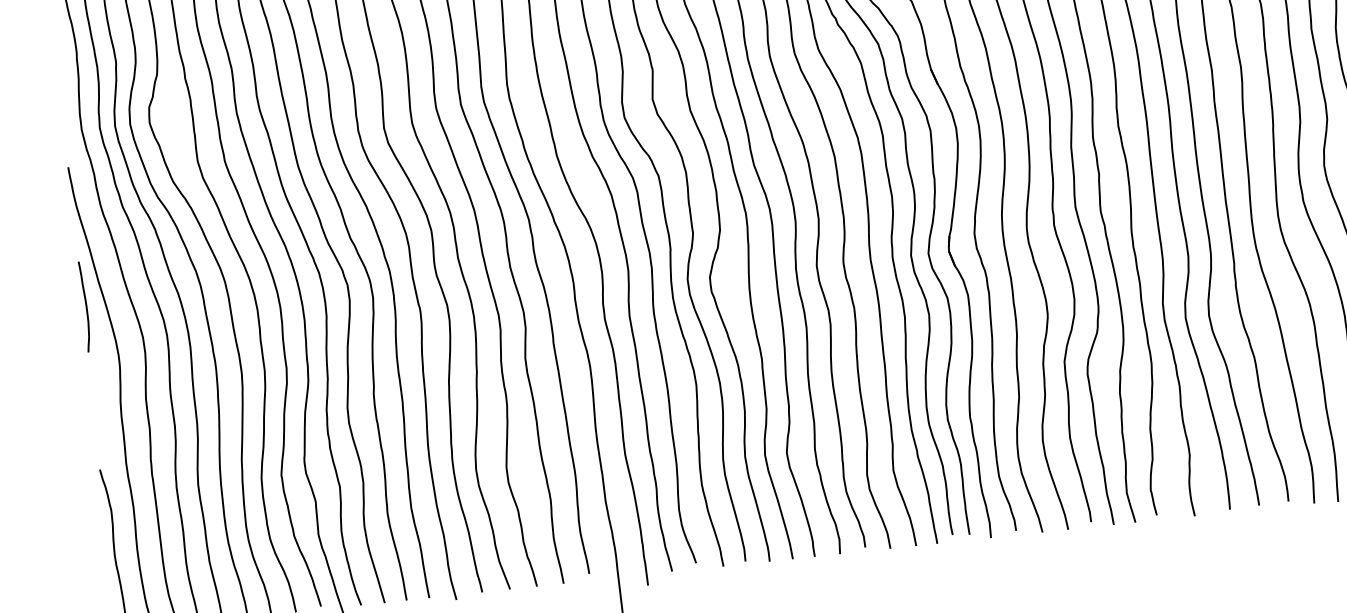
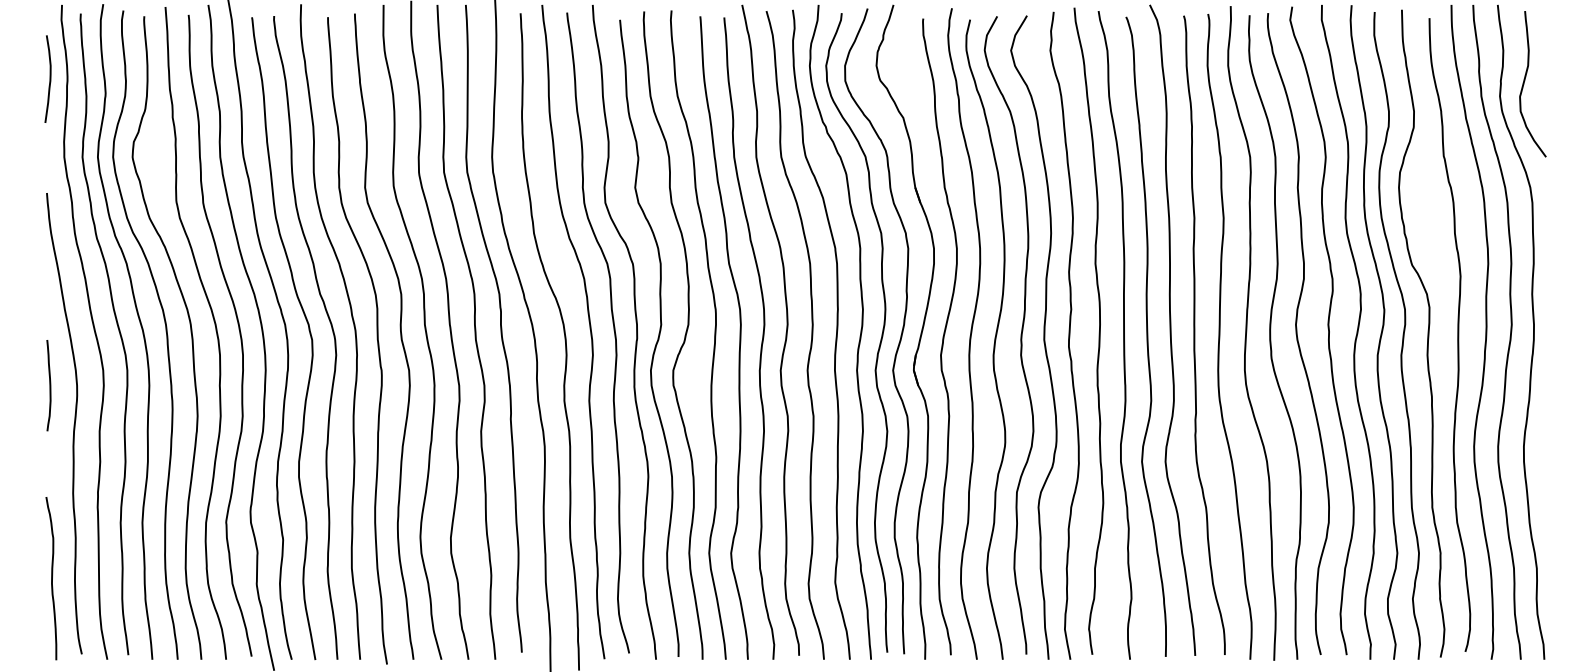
curve: (58, 53) -> (49, 78), added
curve: (85, 306) -> (49, 385), moved

